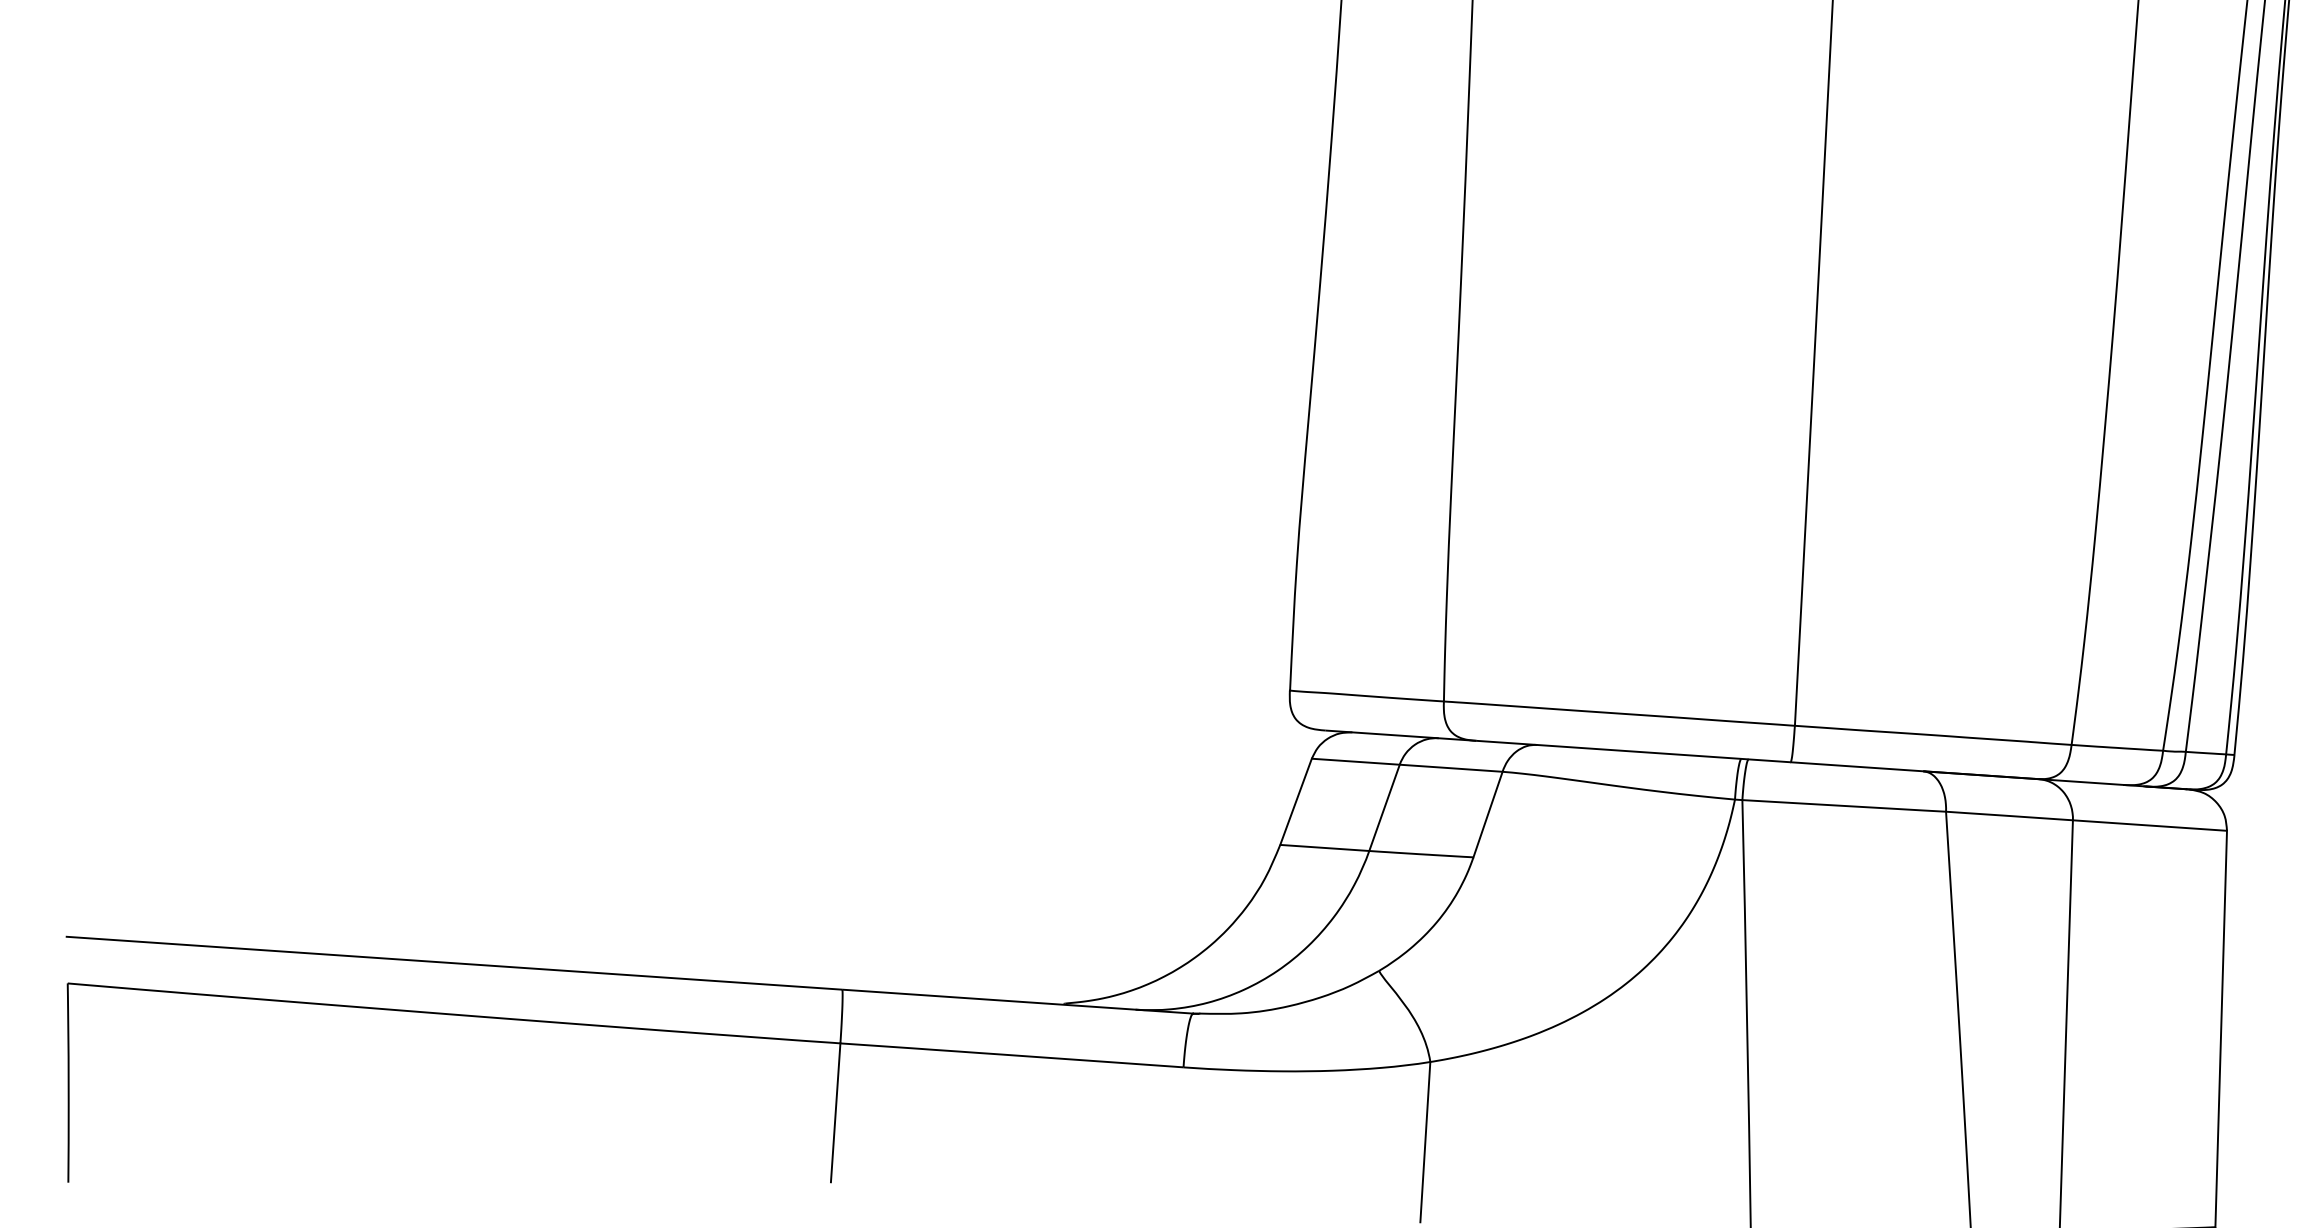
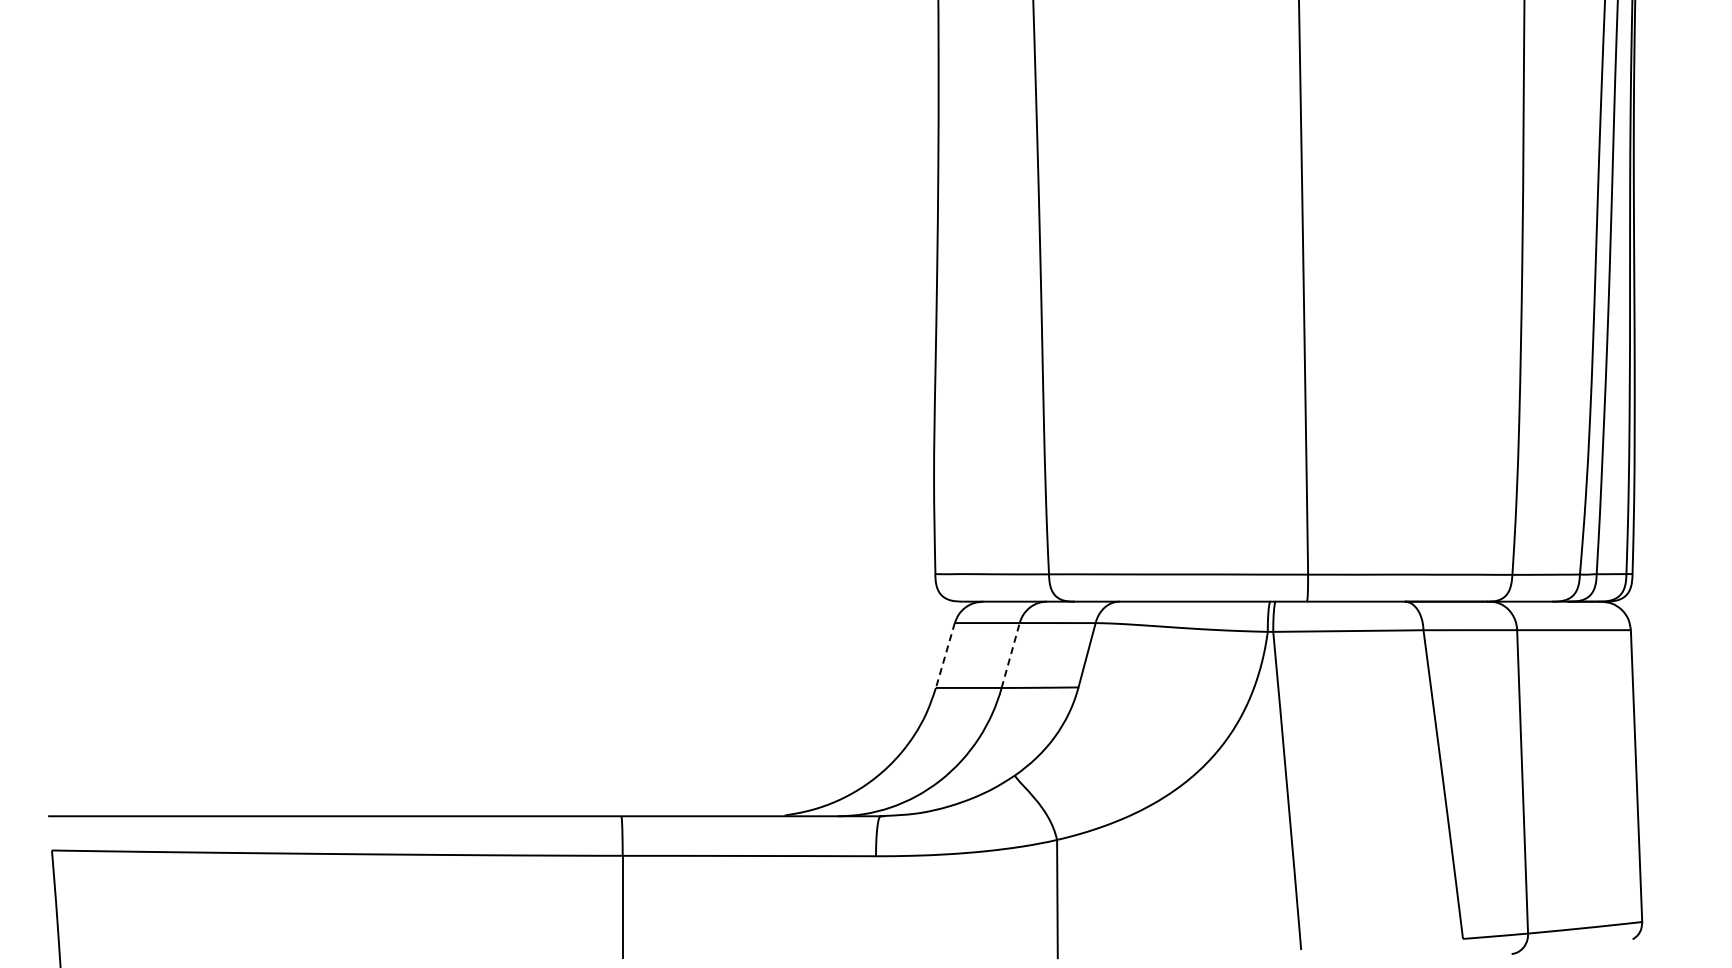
line: (1296, 801) -> (945, 655), solid -> dashed
line: (1384, 807) -> (1010, 655), solid -> dashed

